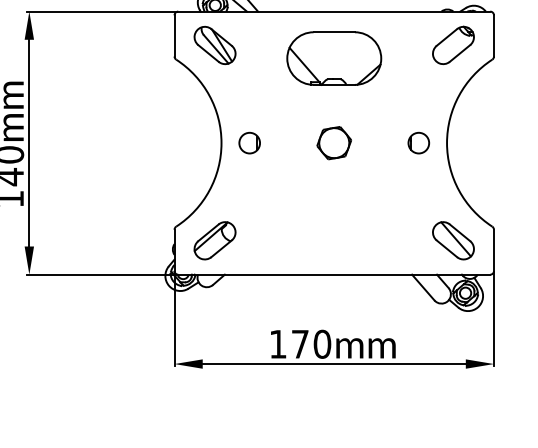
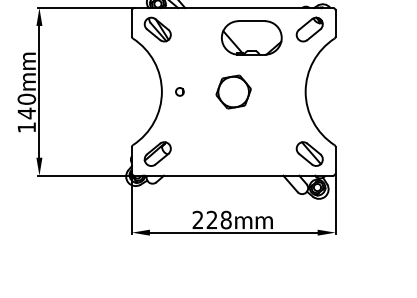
part: (333, 57) -> (251, 37), moved
circle: (249, 142) -> (179, 91), size x0.6
part: (333, 142) -> (233, 91), size x1.6
circle: (418, 142) -> (287, 91), removed
text: (299, 343) -> (211, 219), 170 -> 228

